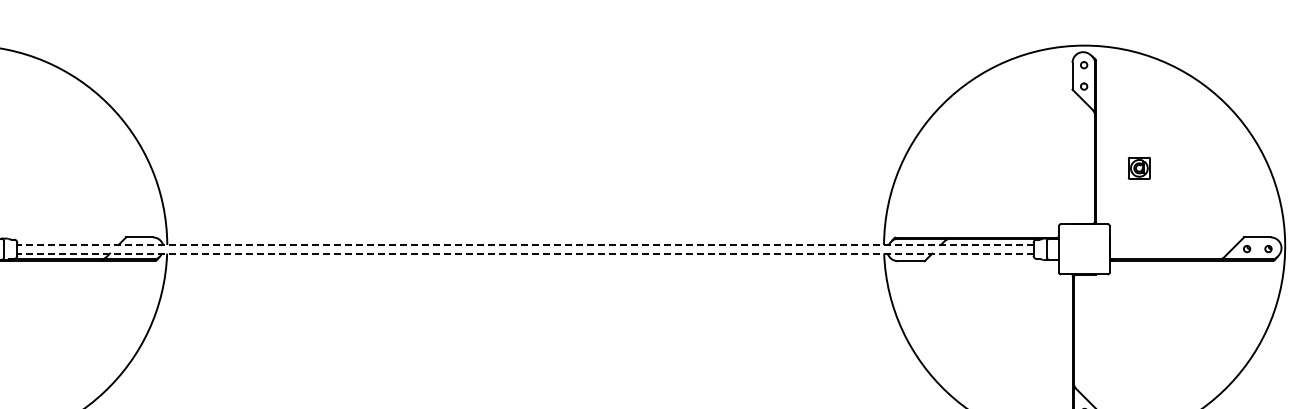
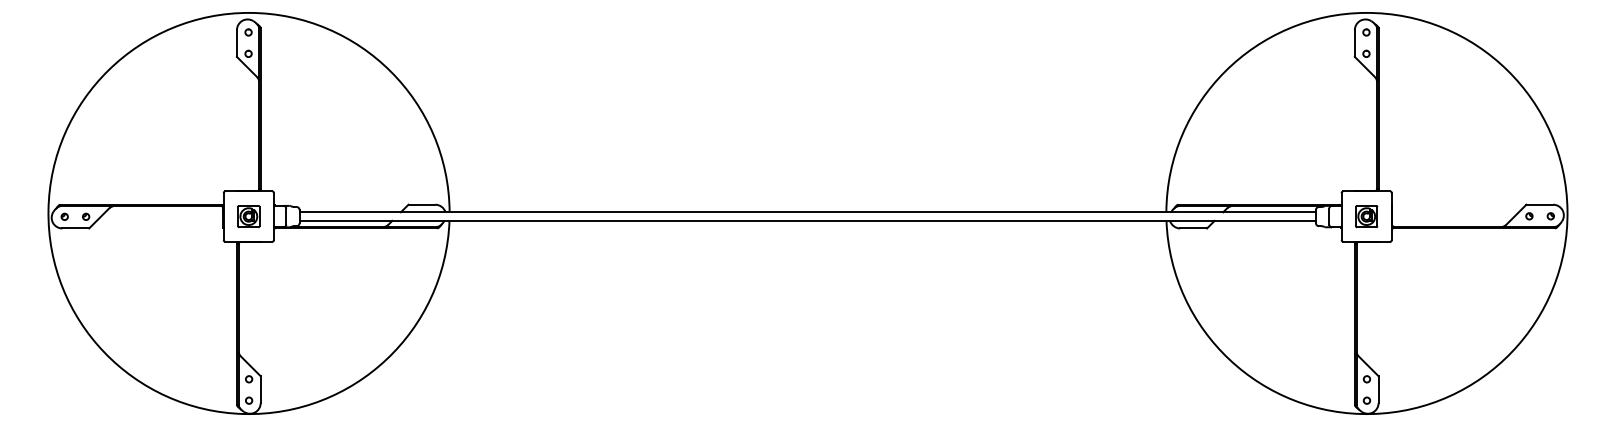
part: (1139, 168) -> (1366, 216), moved
line: (525, 245) -> (807, 212), dashed -> solid
line: (525, 253) -> (807, 220), dashed -> solid

